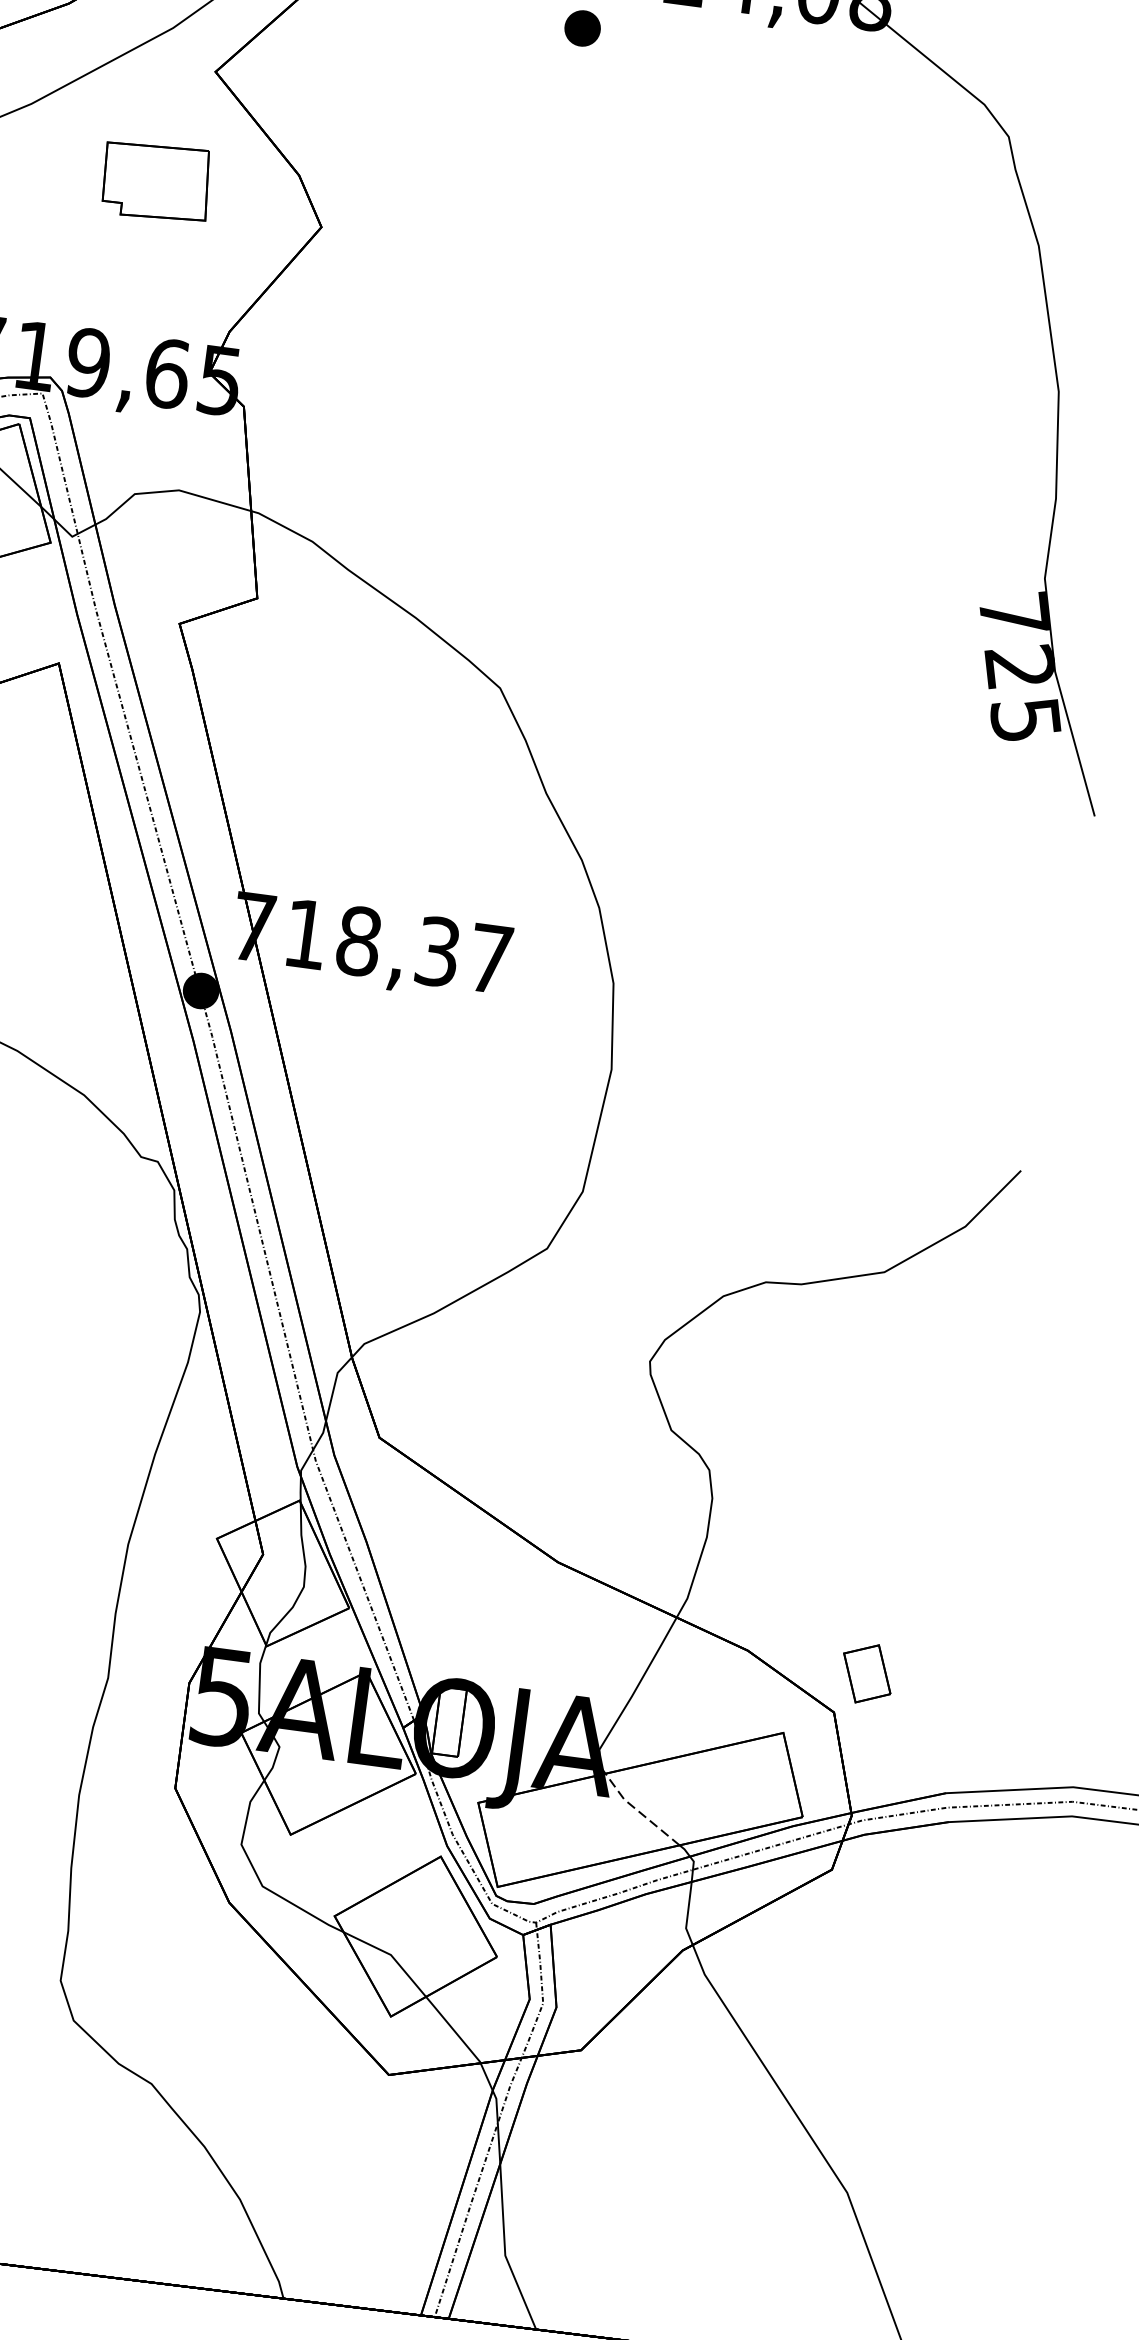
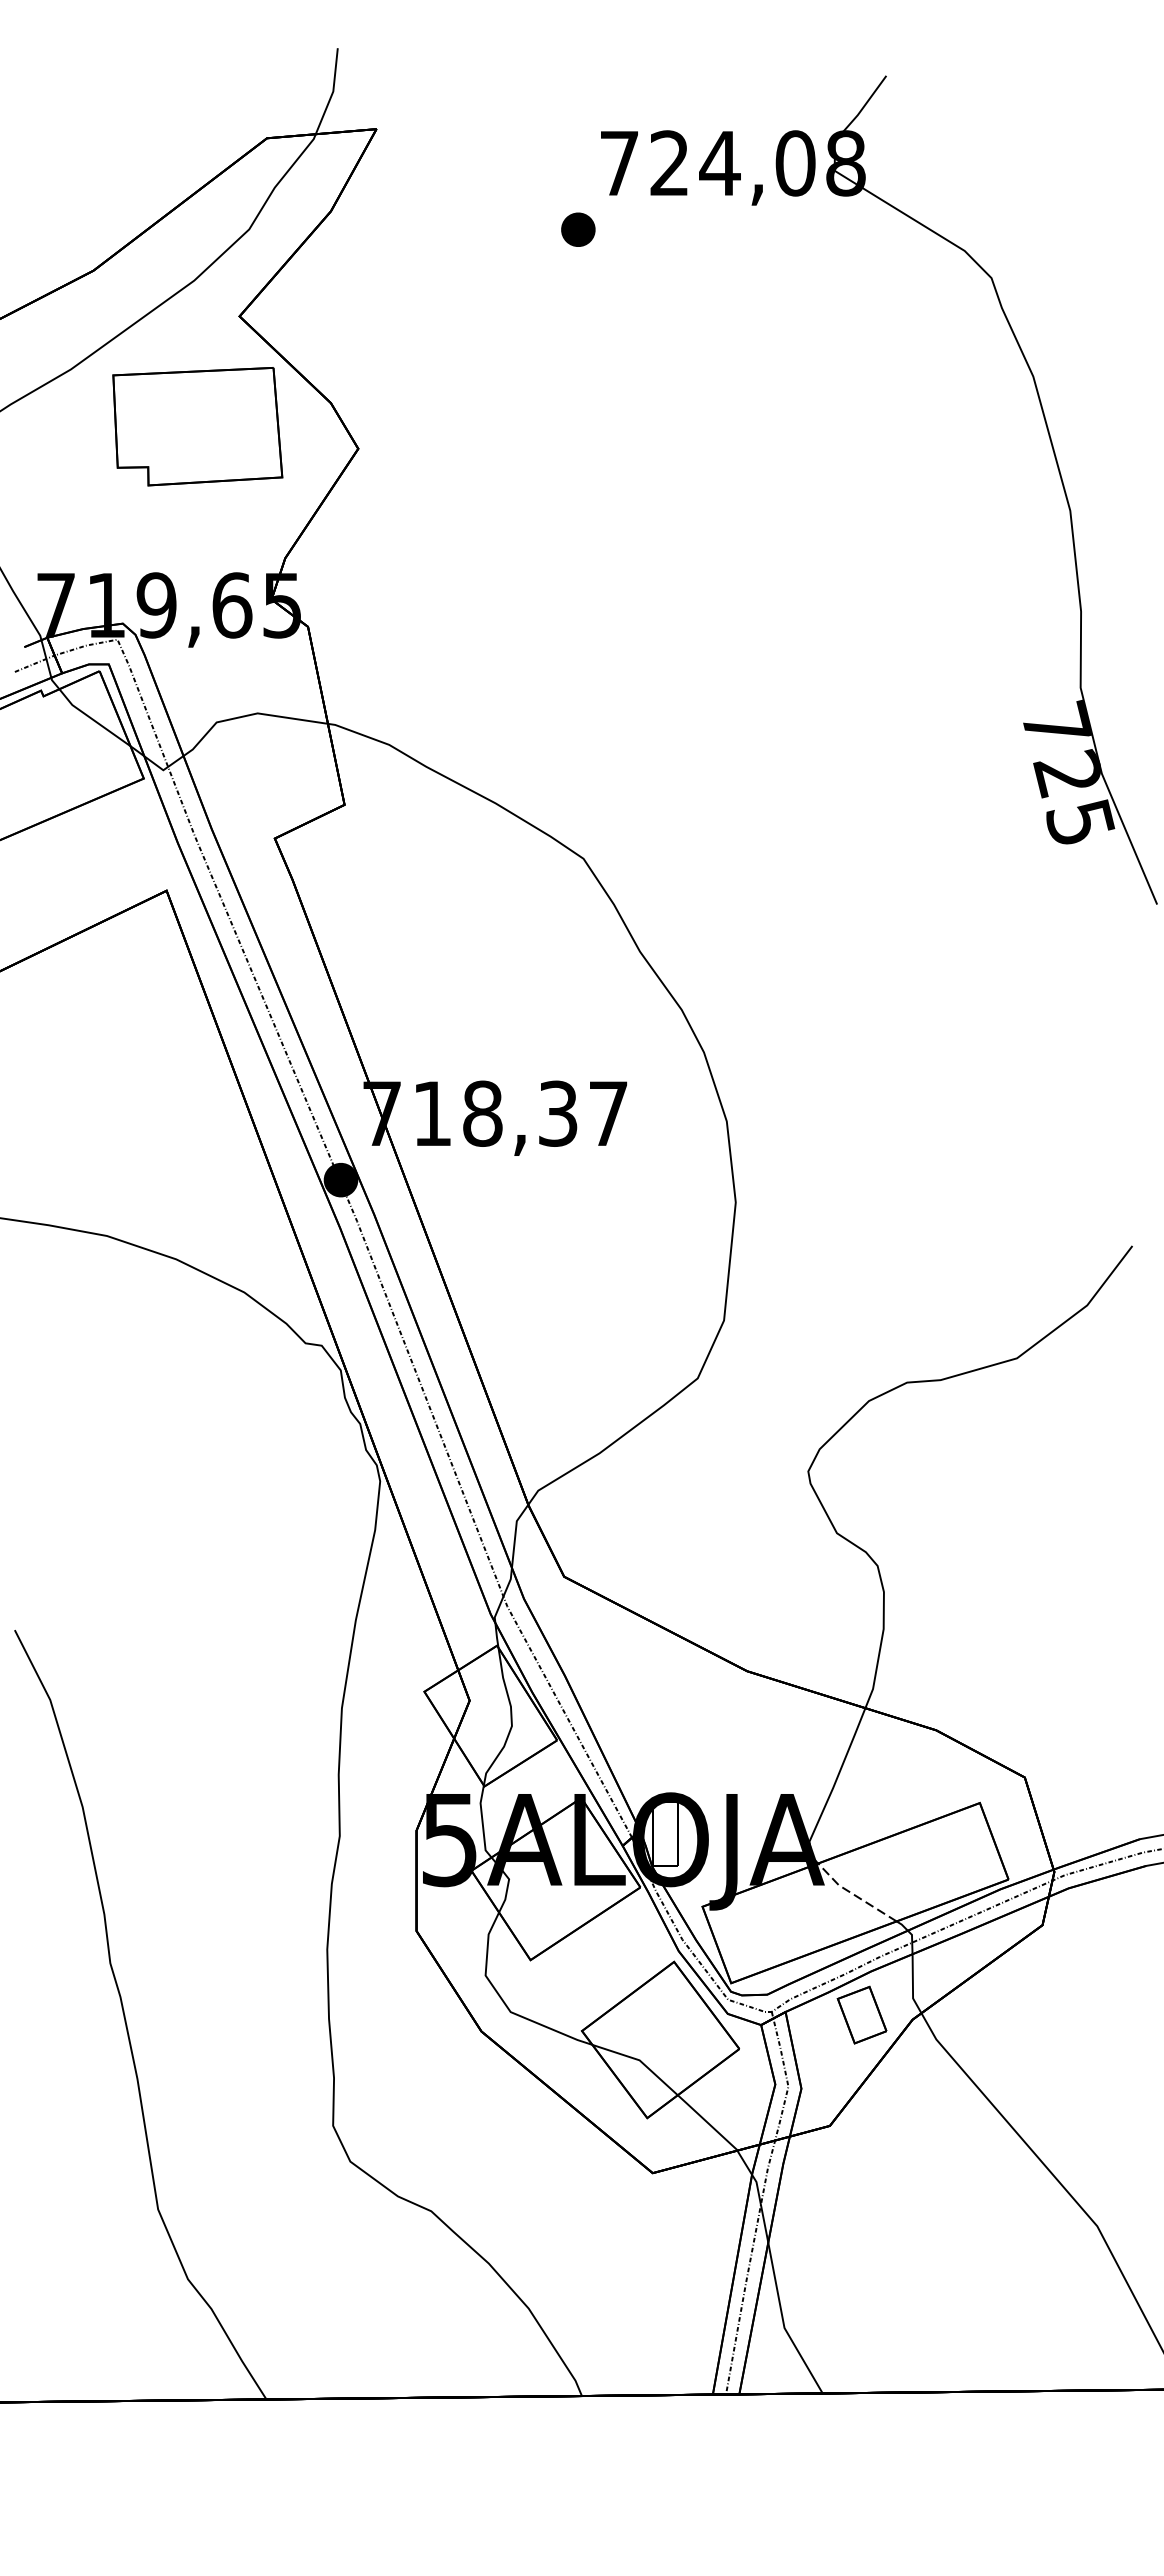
part: (156, 181) -> (197, 426), size x1.67
part: (866, 1673) -> (861, 2014), moved

